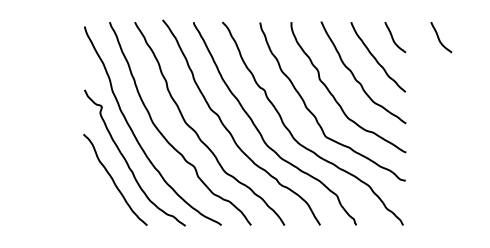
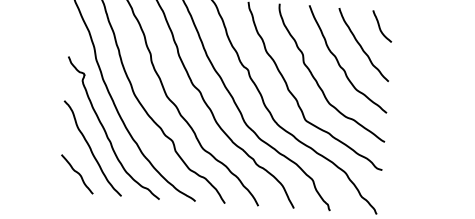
curve: (439, 37) -> (426, 29), removed
curve: (101, 205) -> (77, 173), added

